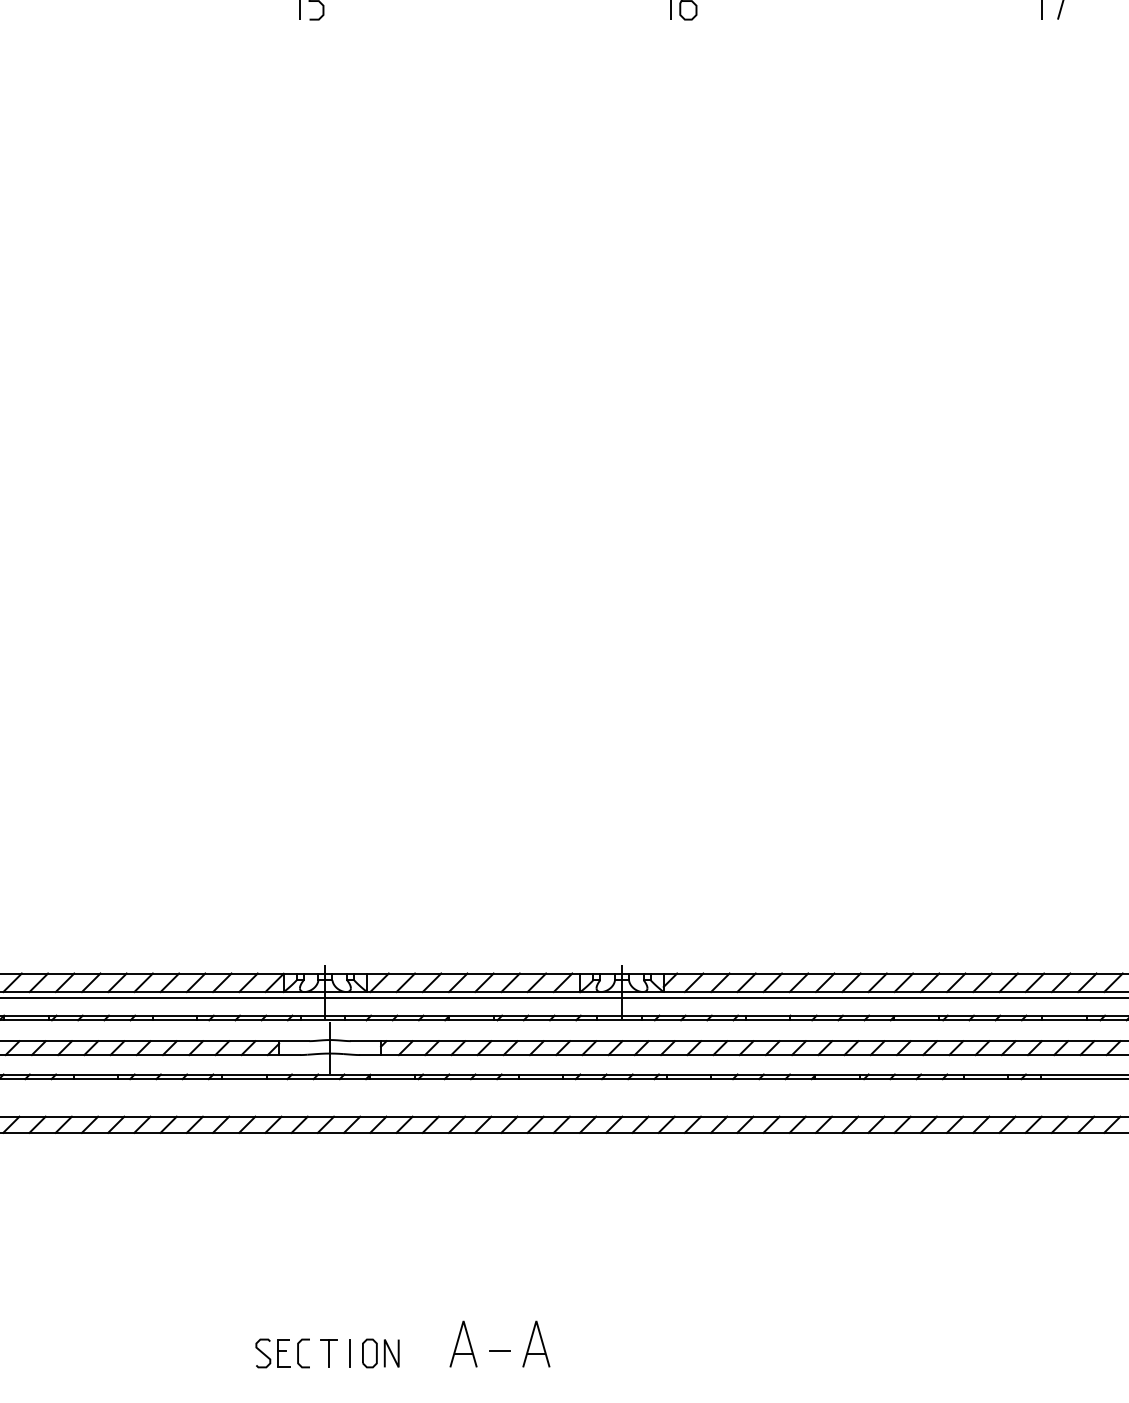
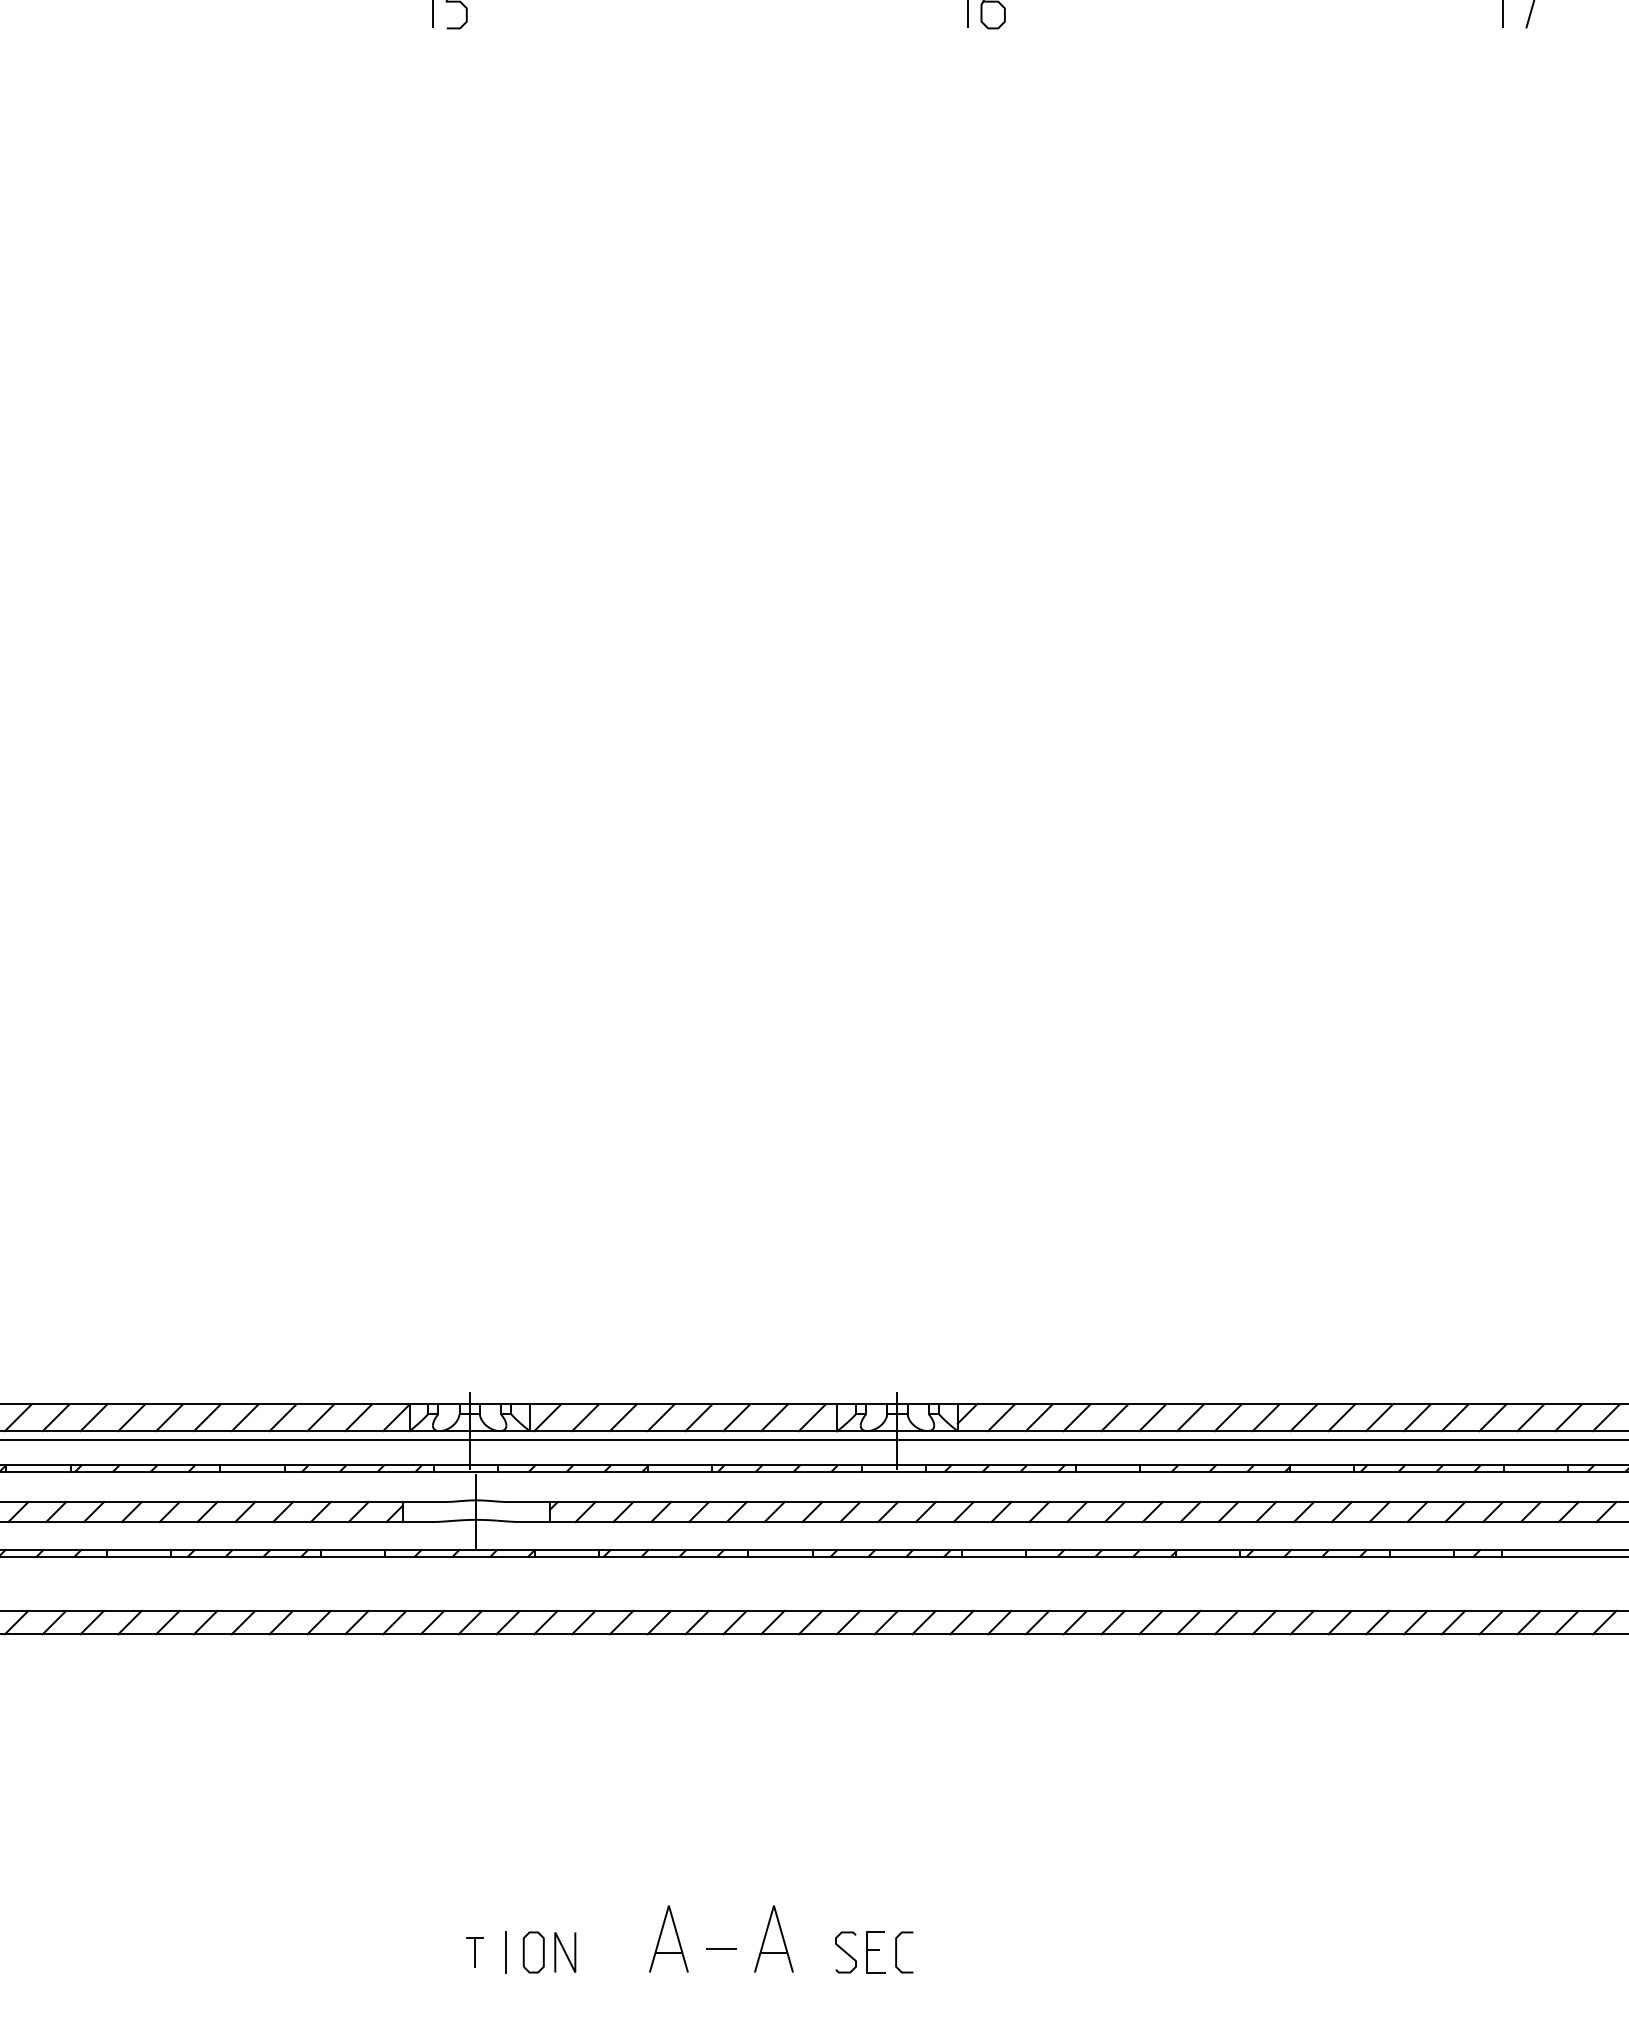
part: (282, 1353) -> (873, 1952), moved
part: (328, 1353) -> (474, 1952), size x0.7

